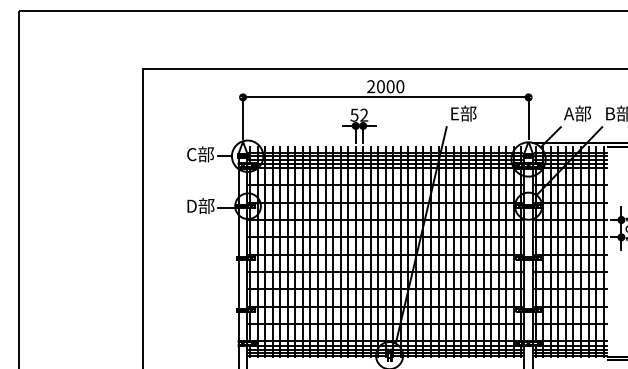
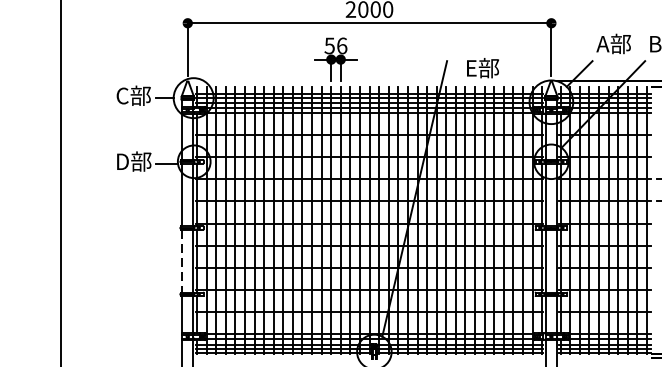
text: (463, 113) -> (482, 67), moved
text: (364, 114) -> (342, 45), 52 -> 56
line: (238, 284) -> (182, 261), solid -> dashed

